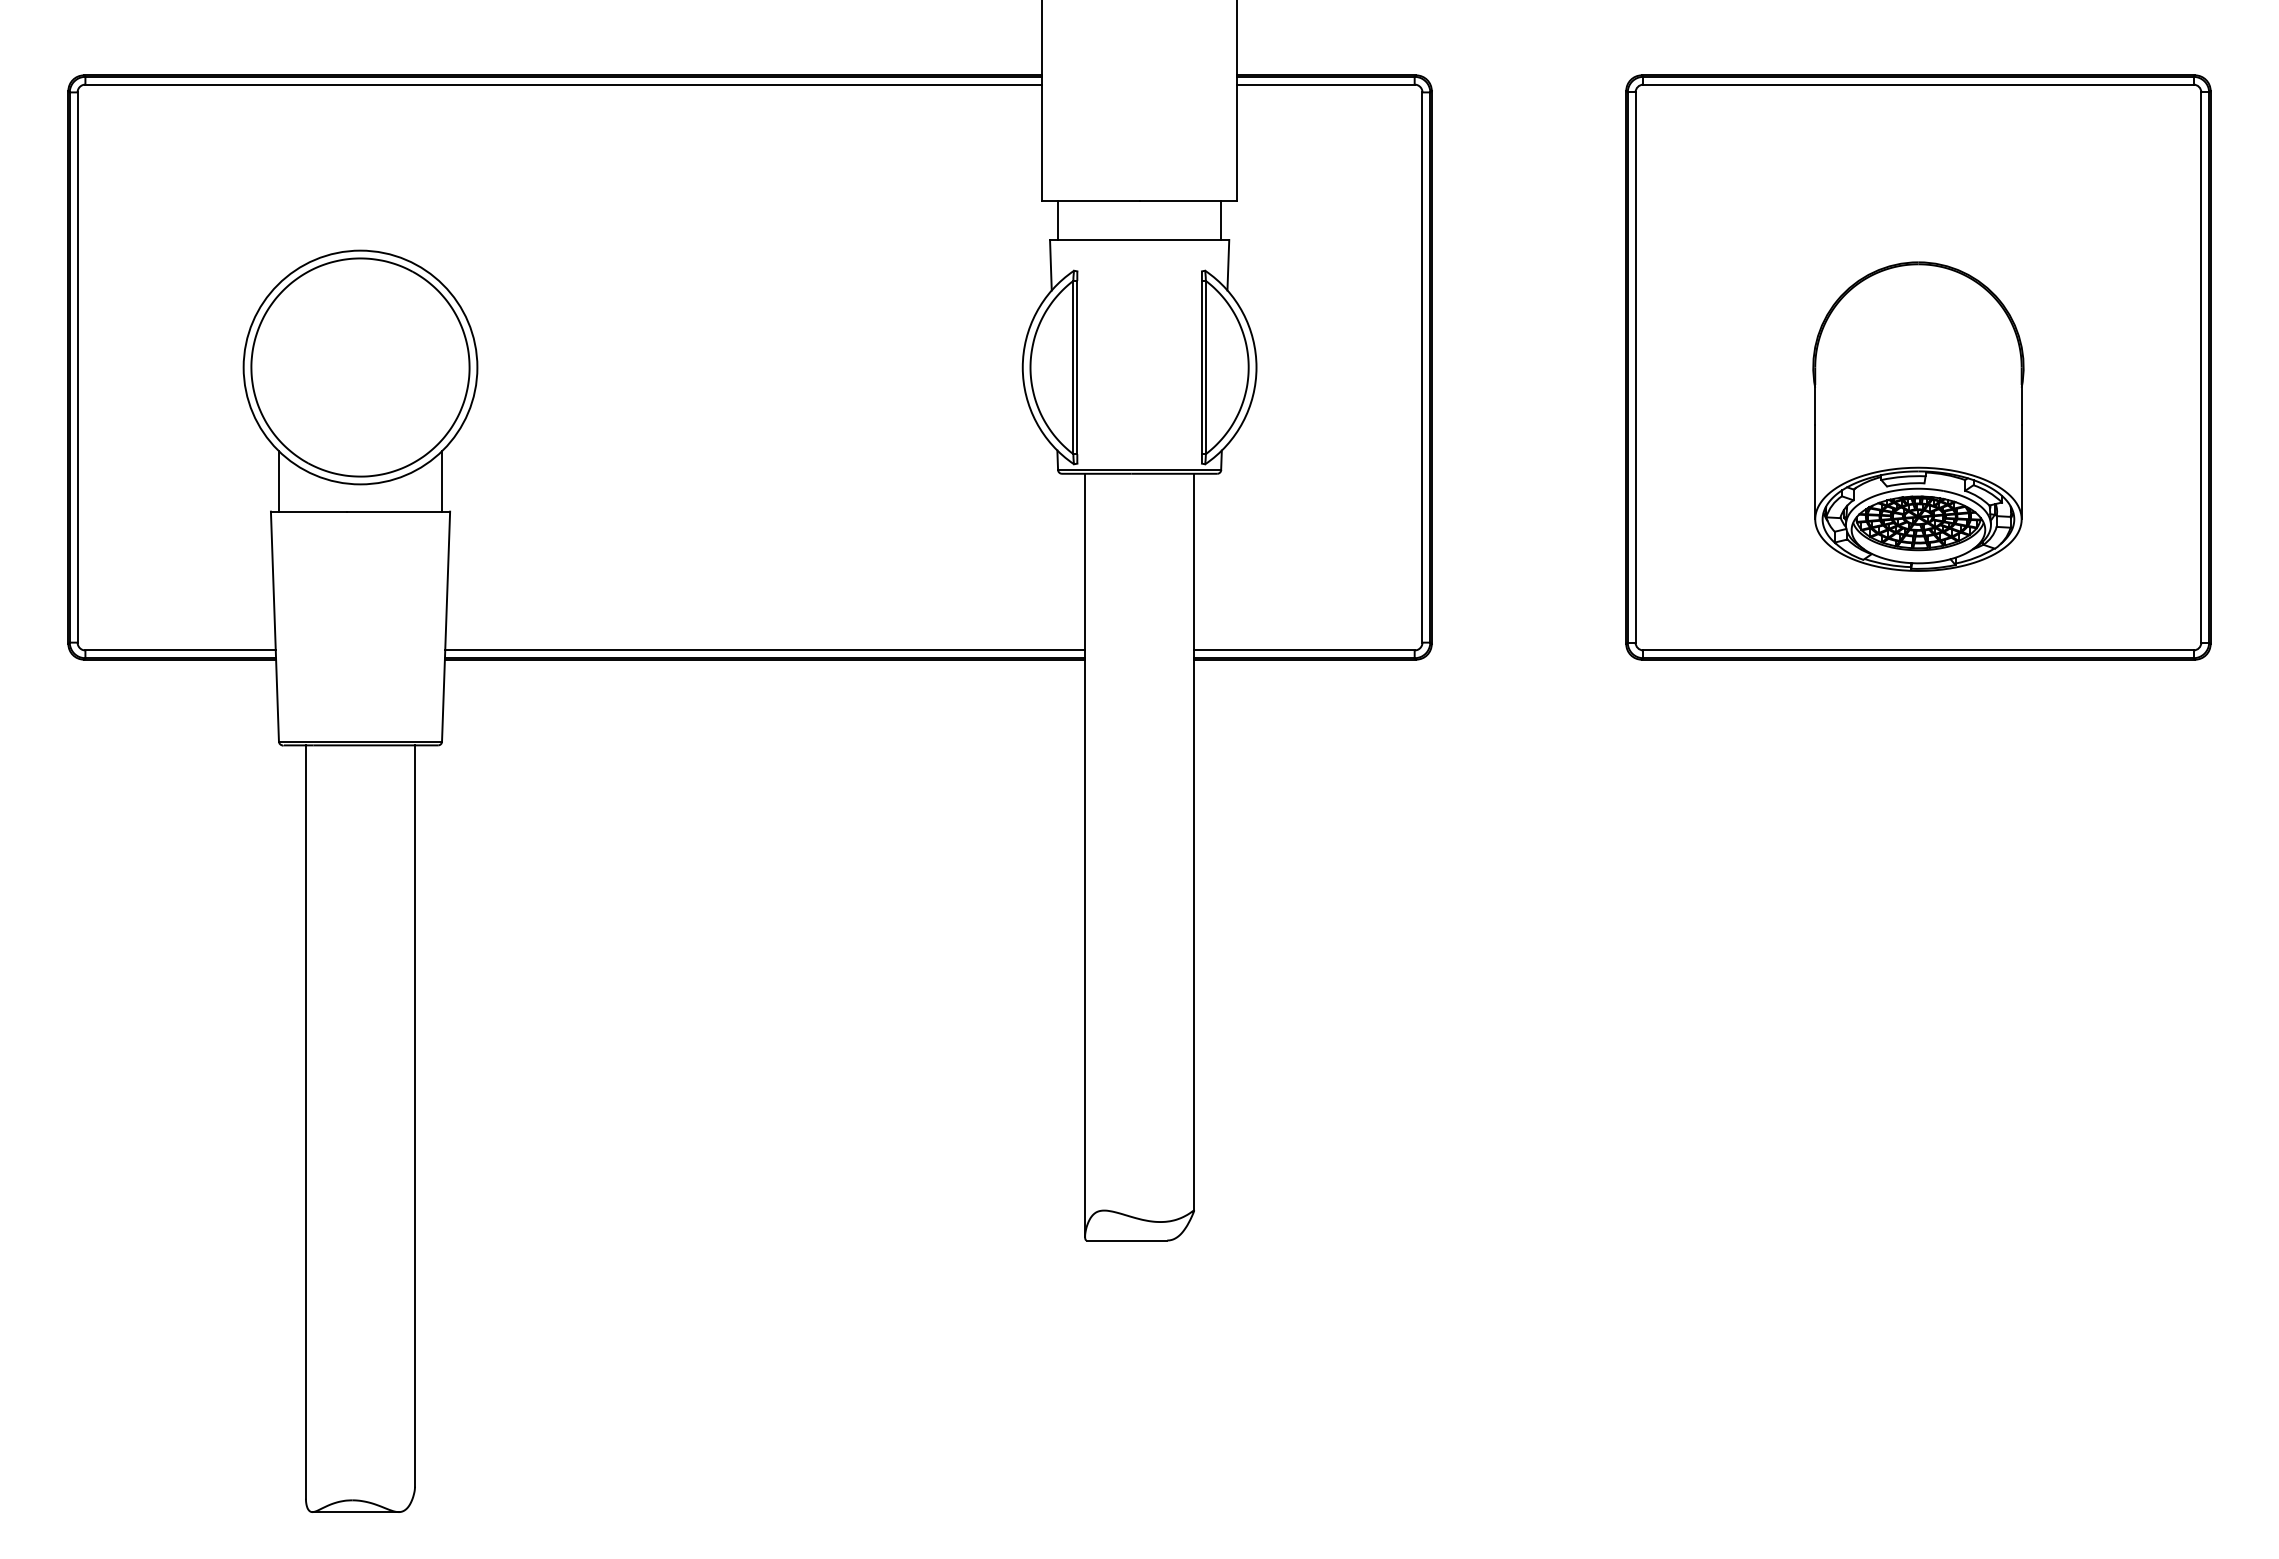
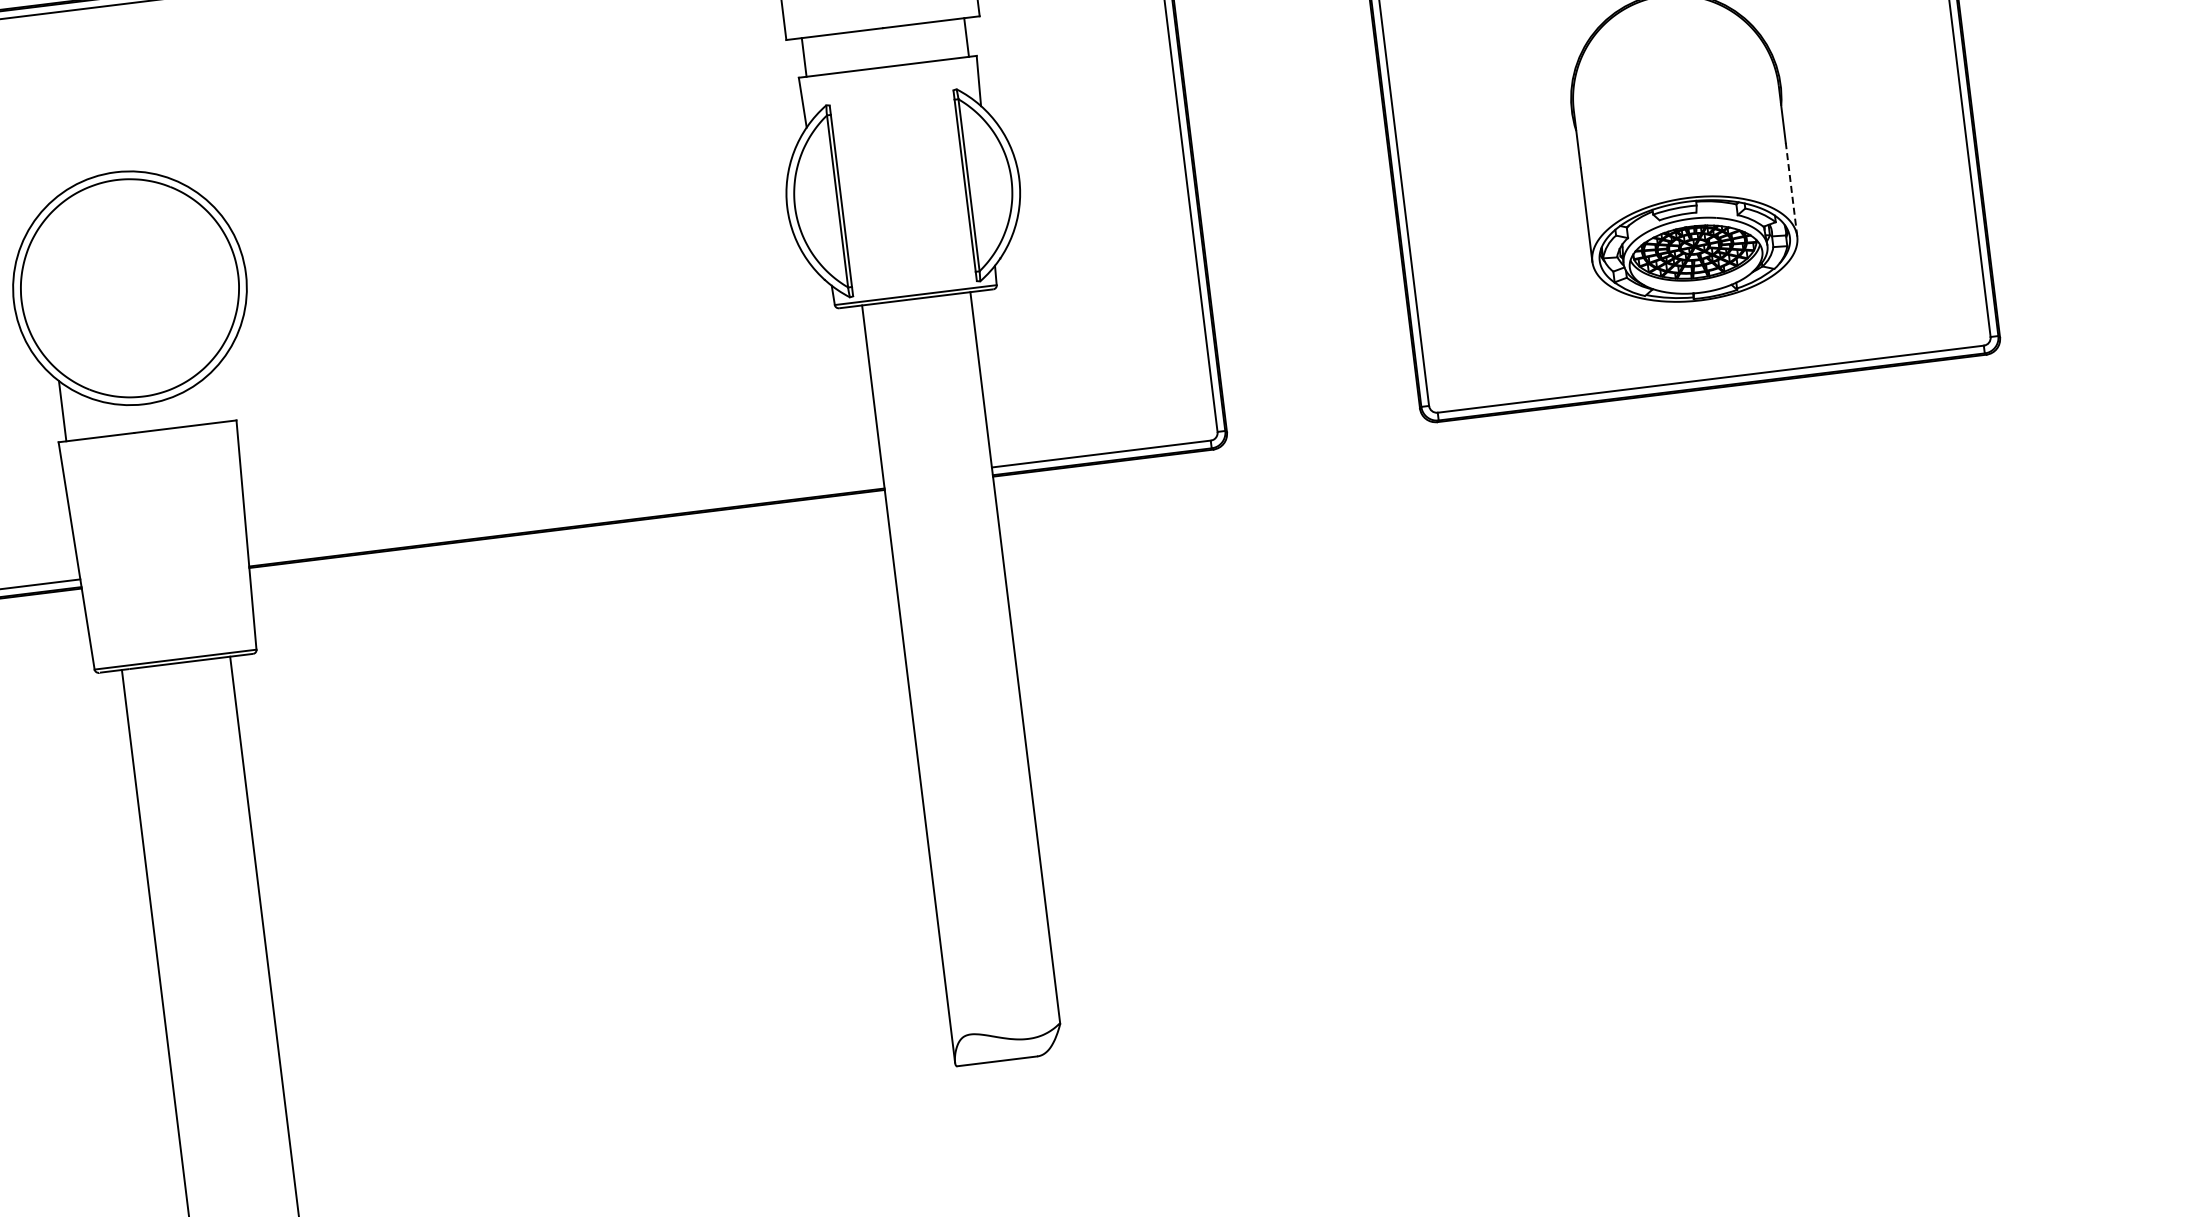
line: (2021, 471) -> (1791, 189), solid -> dashed
line: (442, 480) -> (225, 390), removed
line: (765, 650) -> (566, 519), removed

